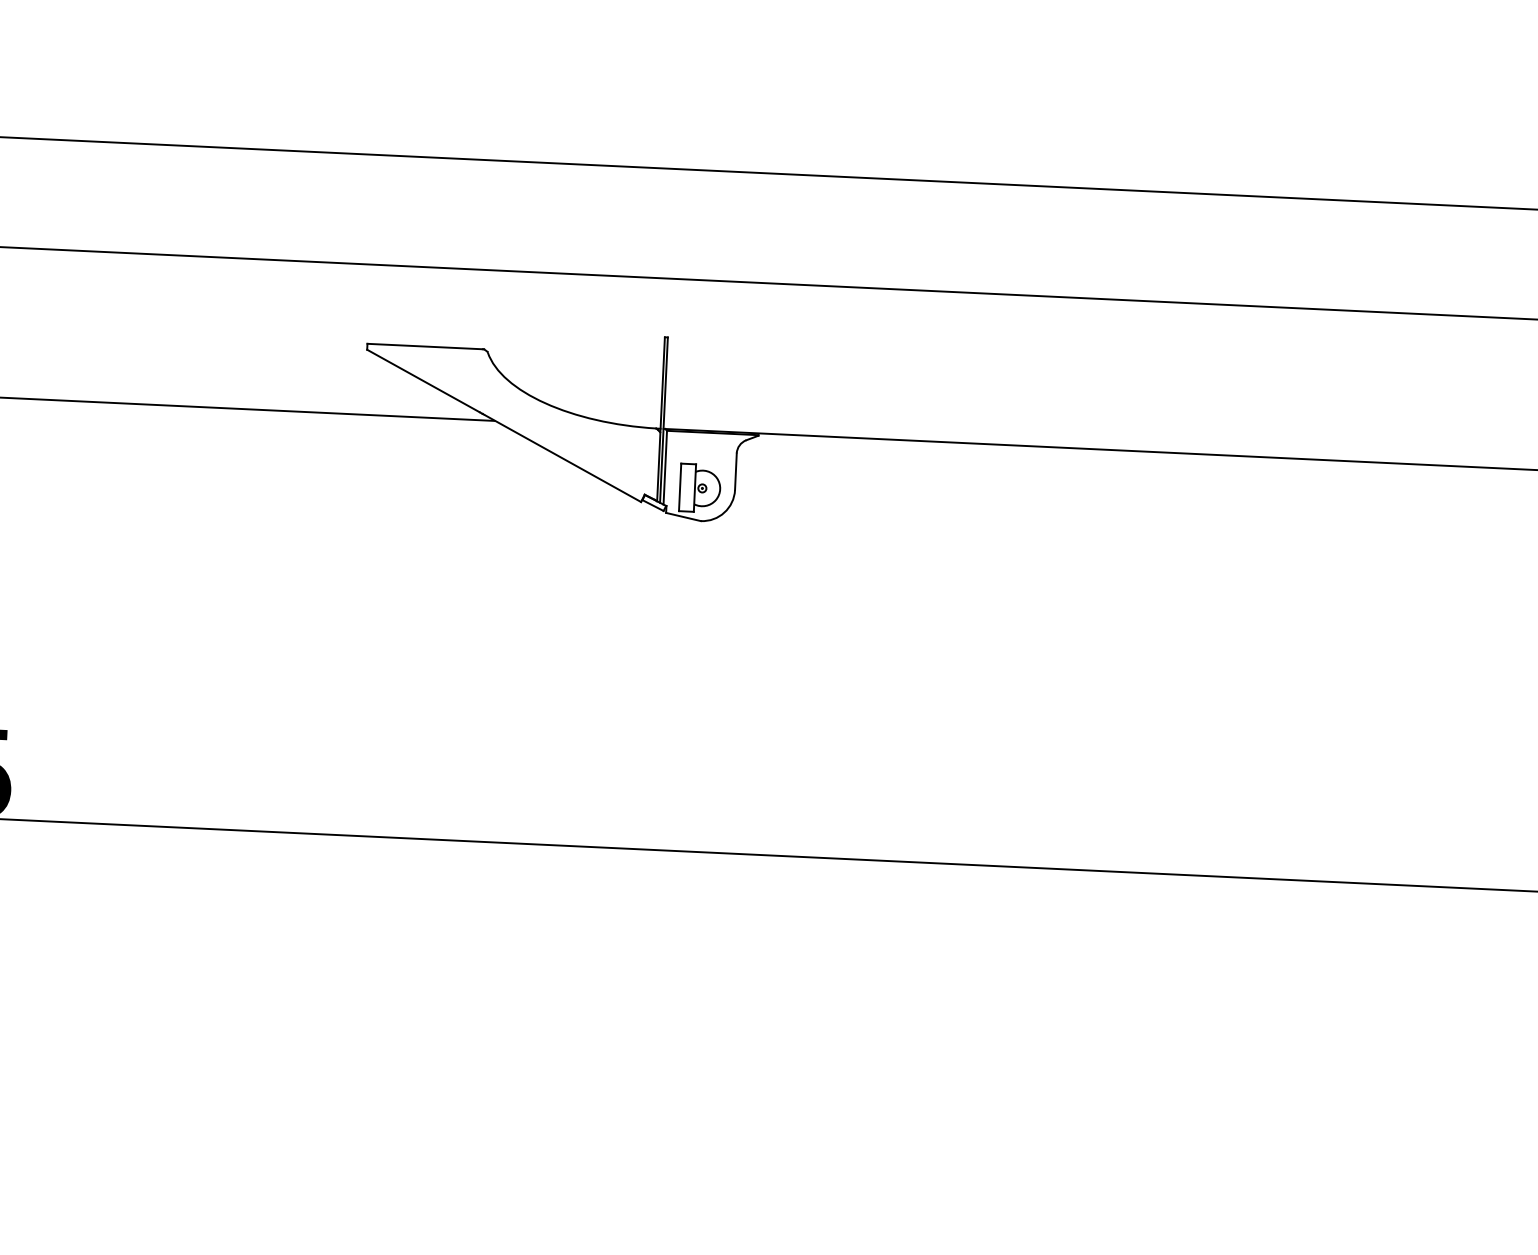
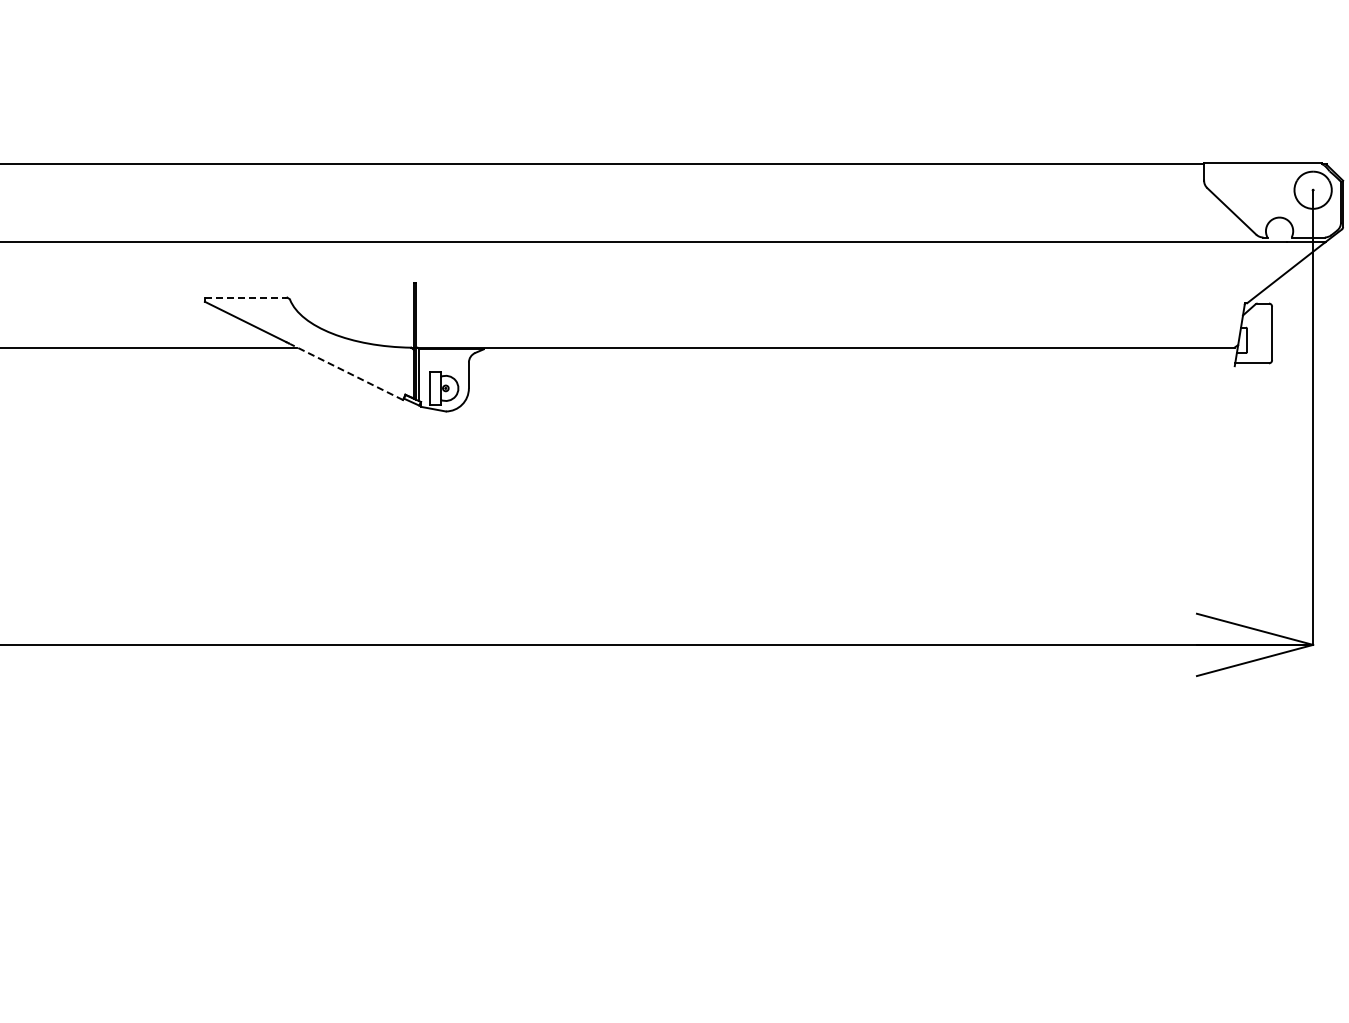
line: (424, 346) -> (245, 297), solid -> dashed
line: (562, 457) -> (346, 371), solid -> dashed

